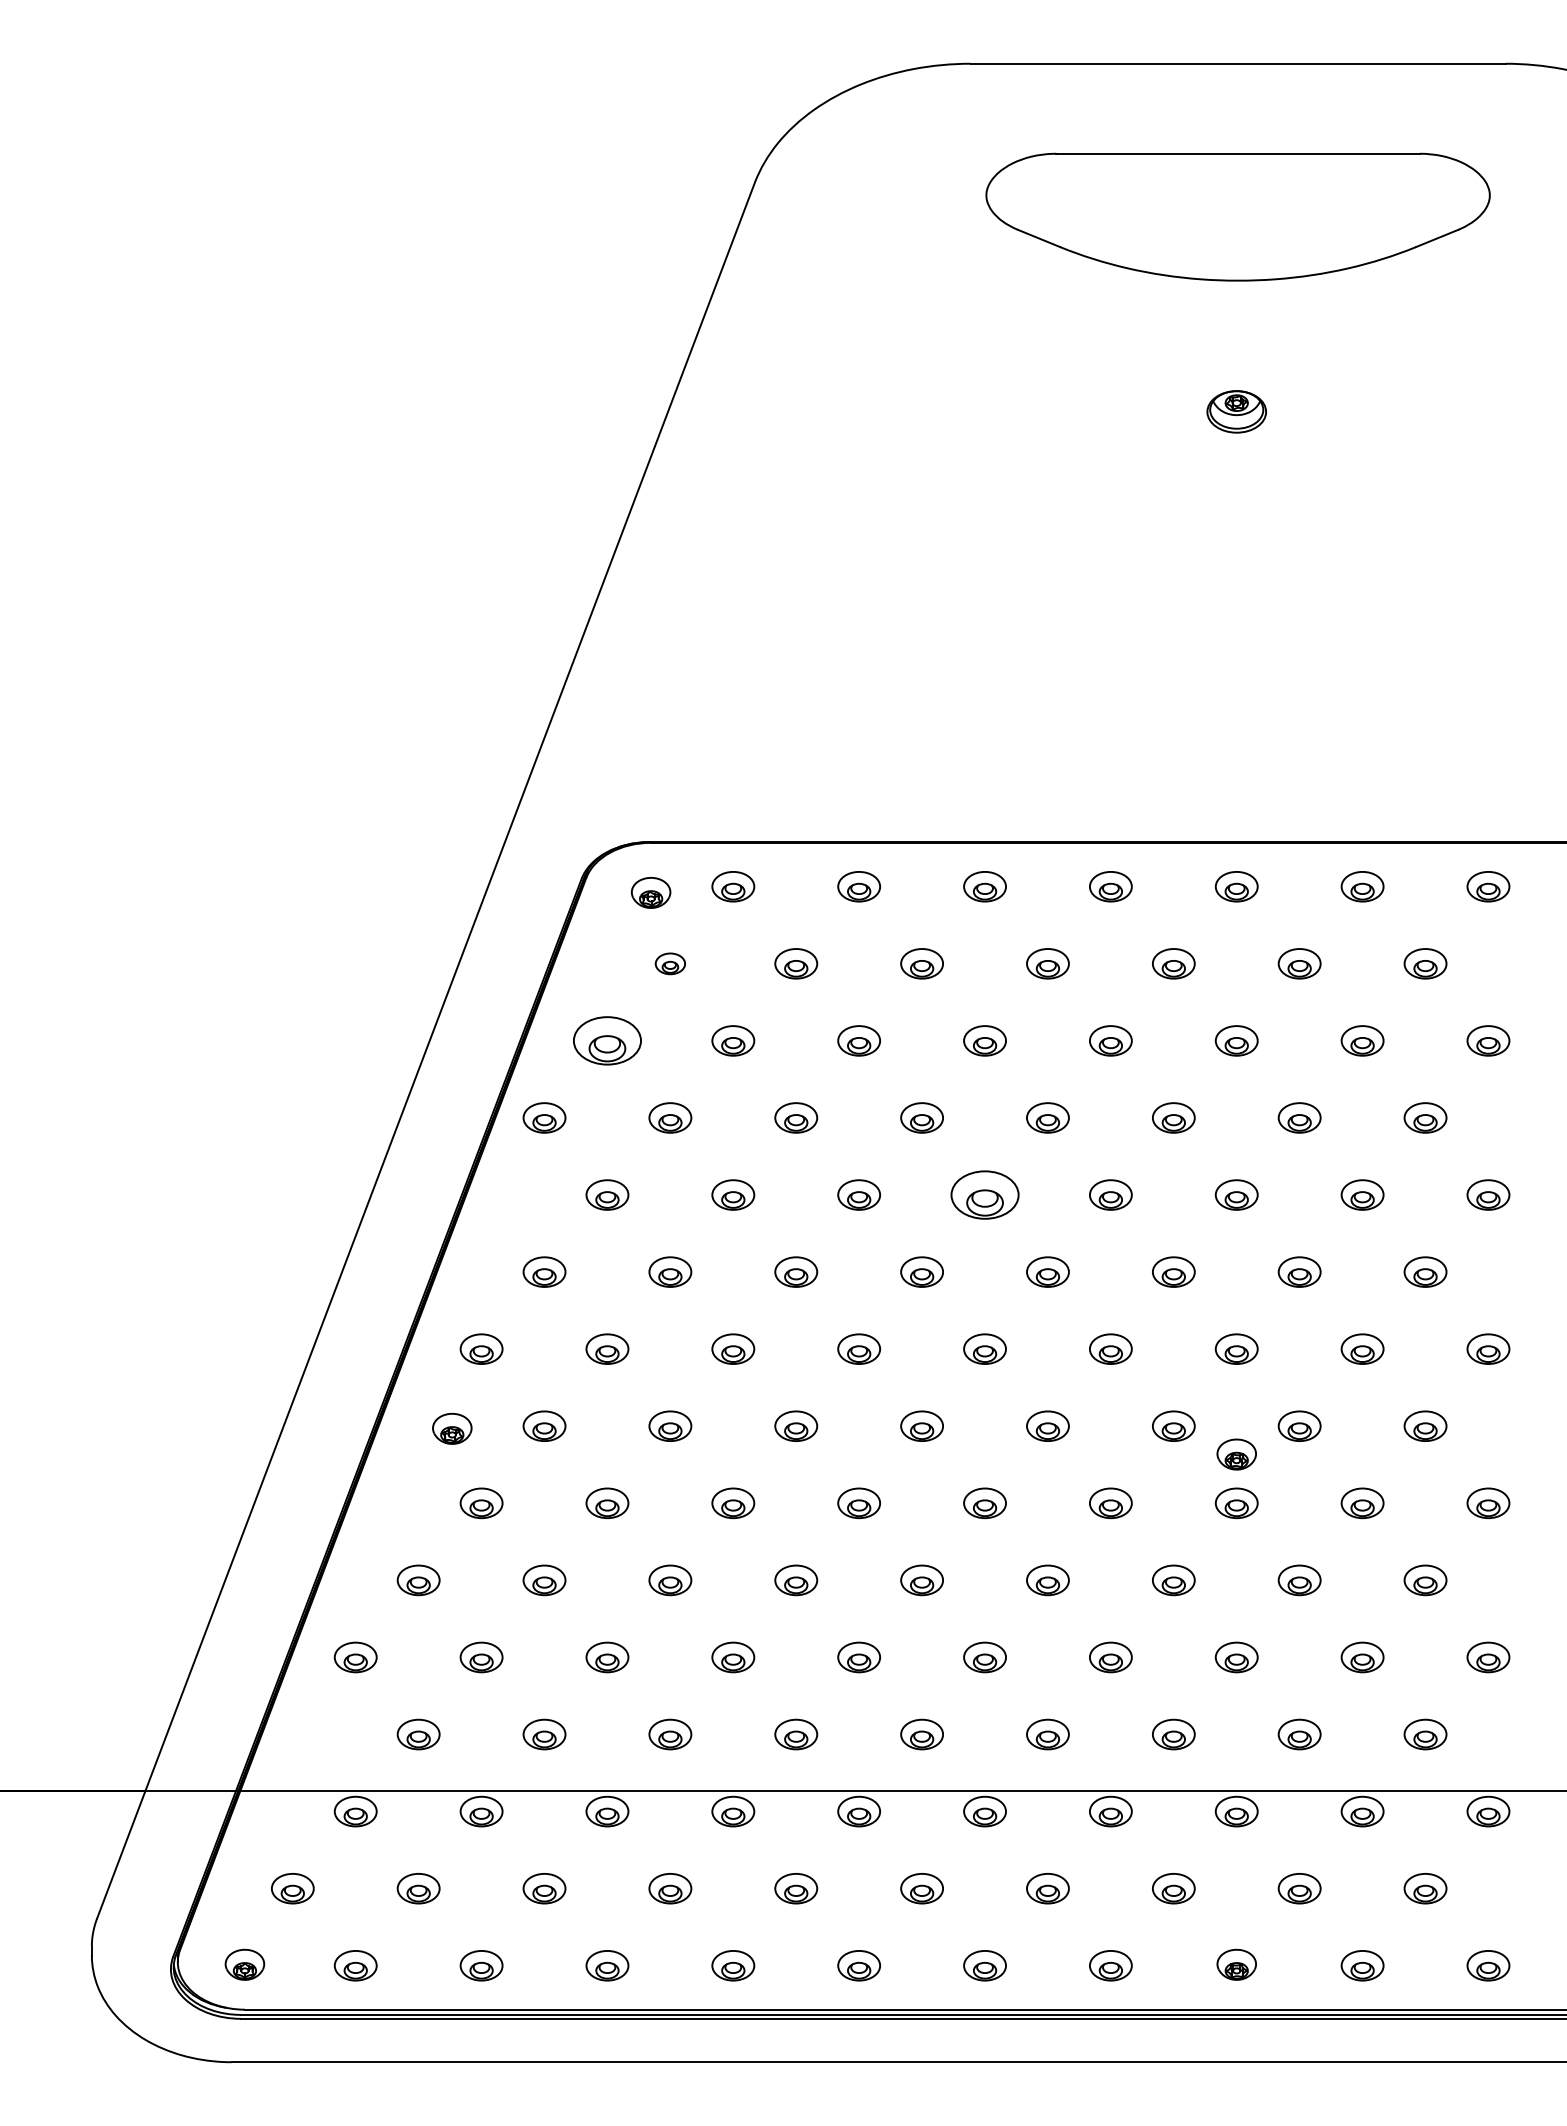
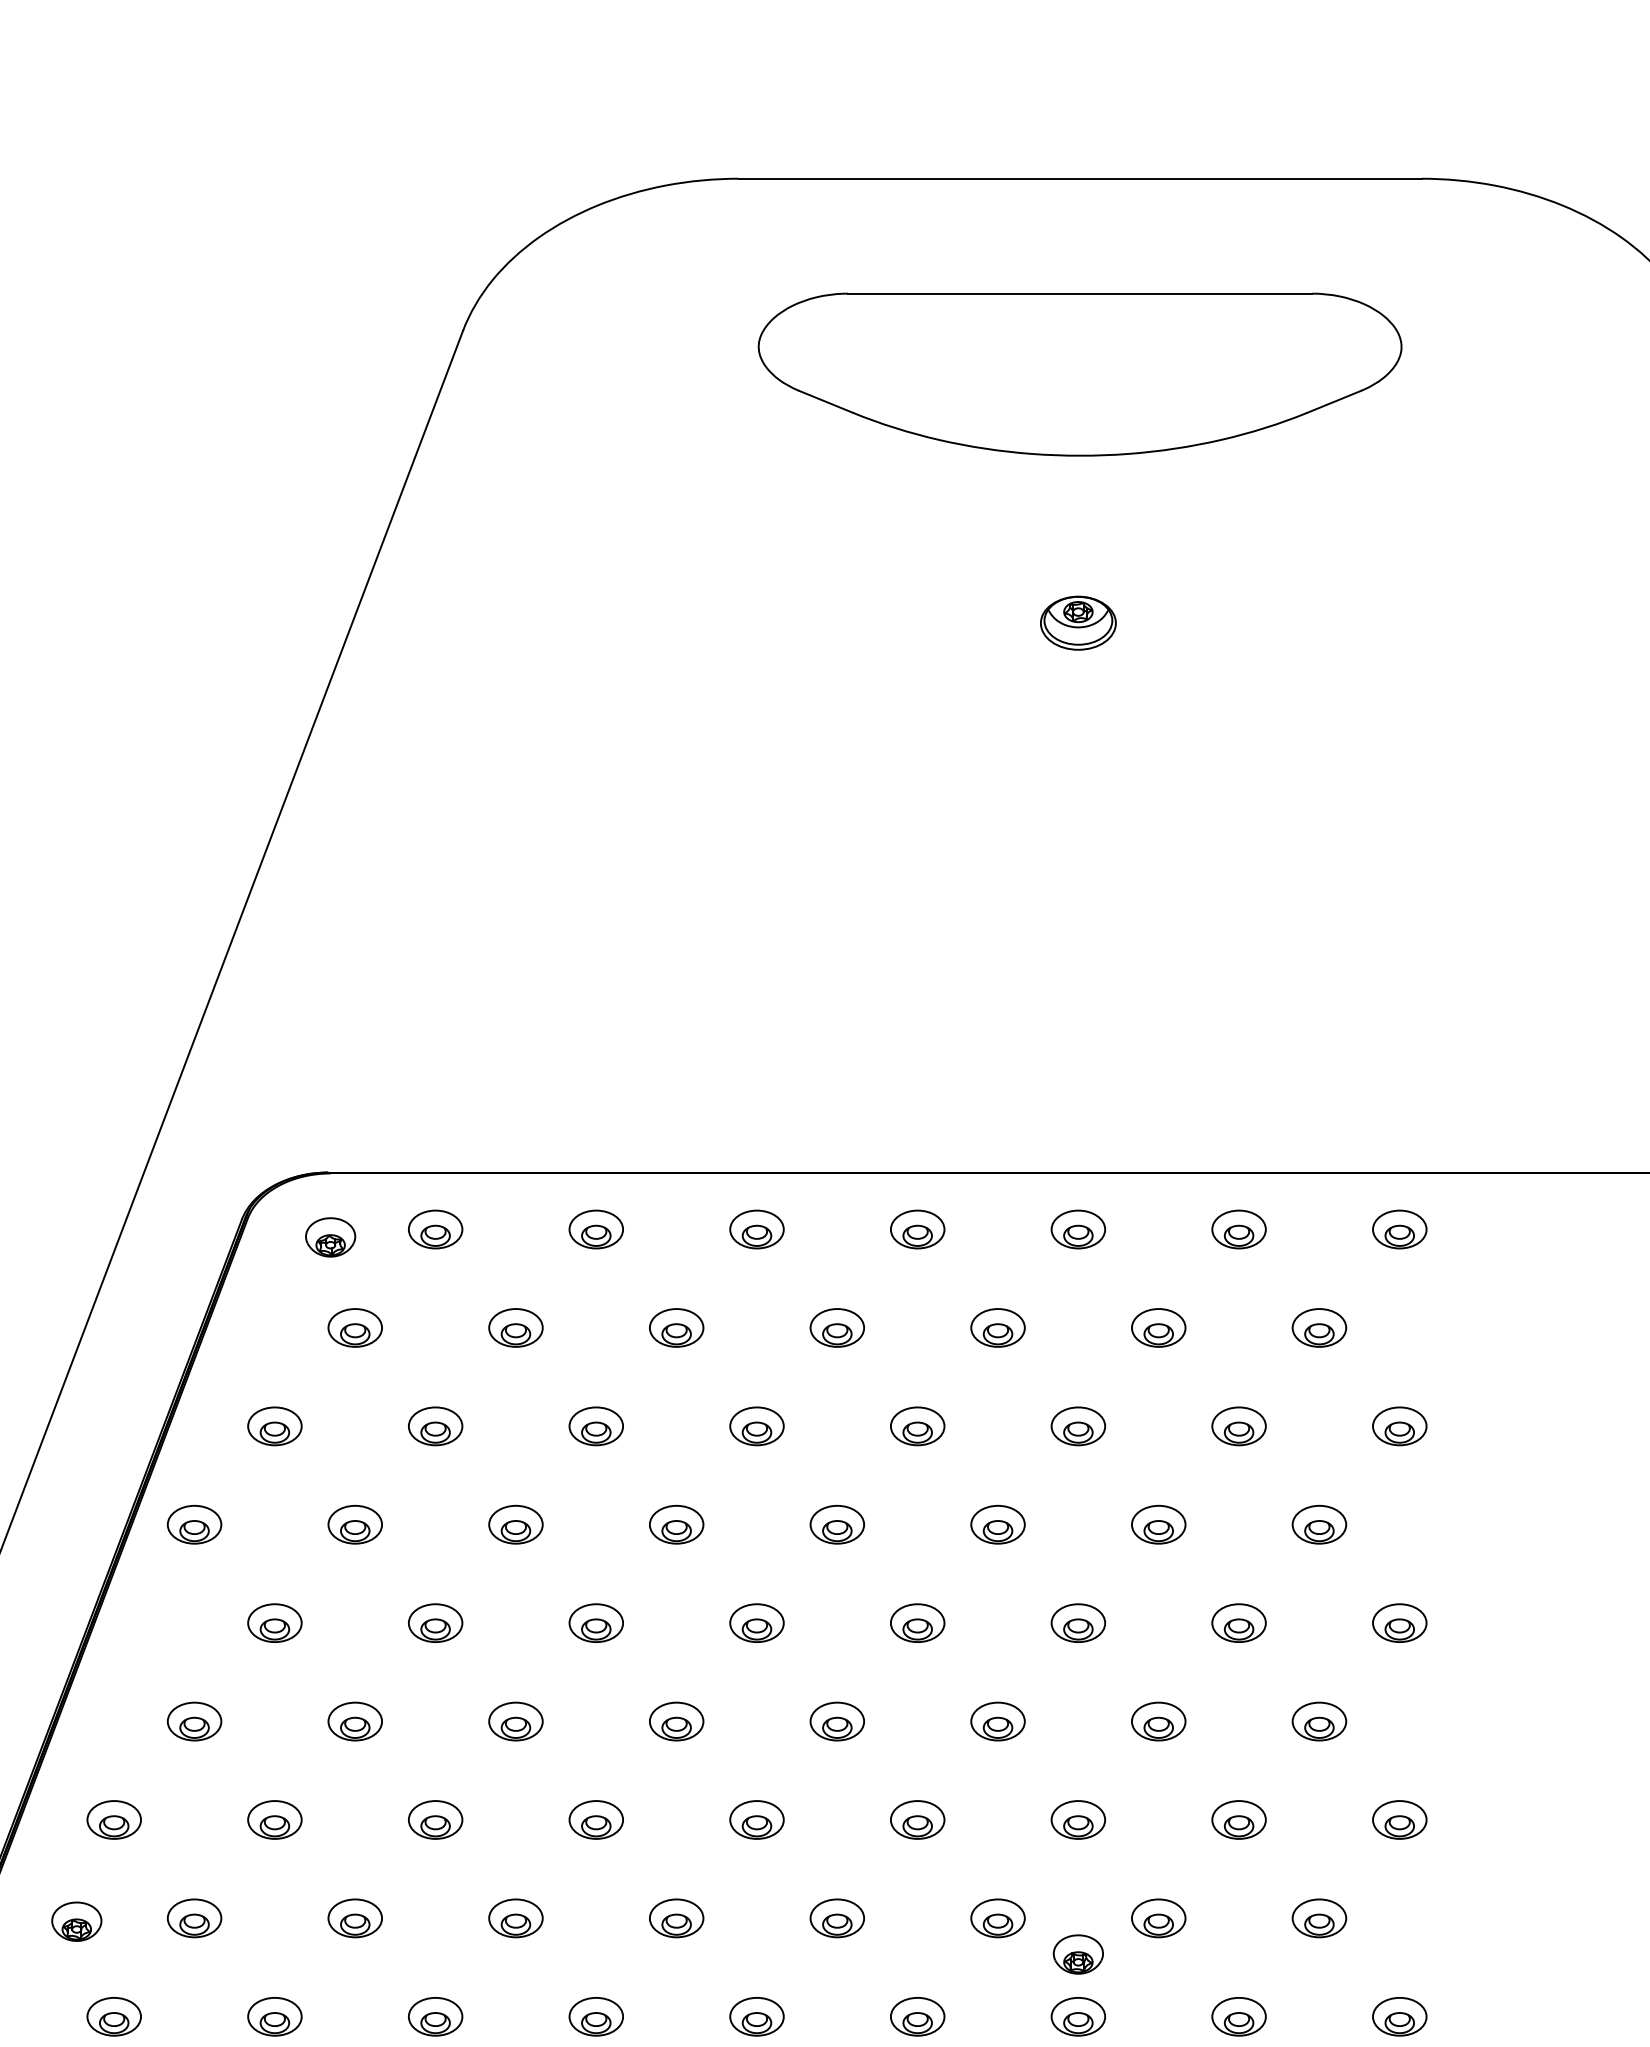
part: (670, 963) -> (355, 1327), size x1.43
part: (607, 1040) -> (274, 1425), size x0.62
part: (984, 1194) -> (756, 1622), size x0.62

